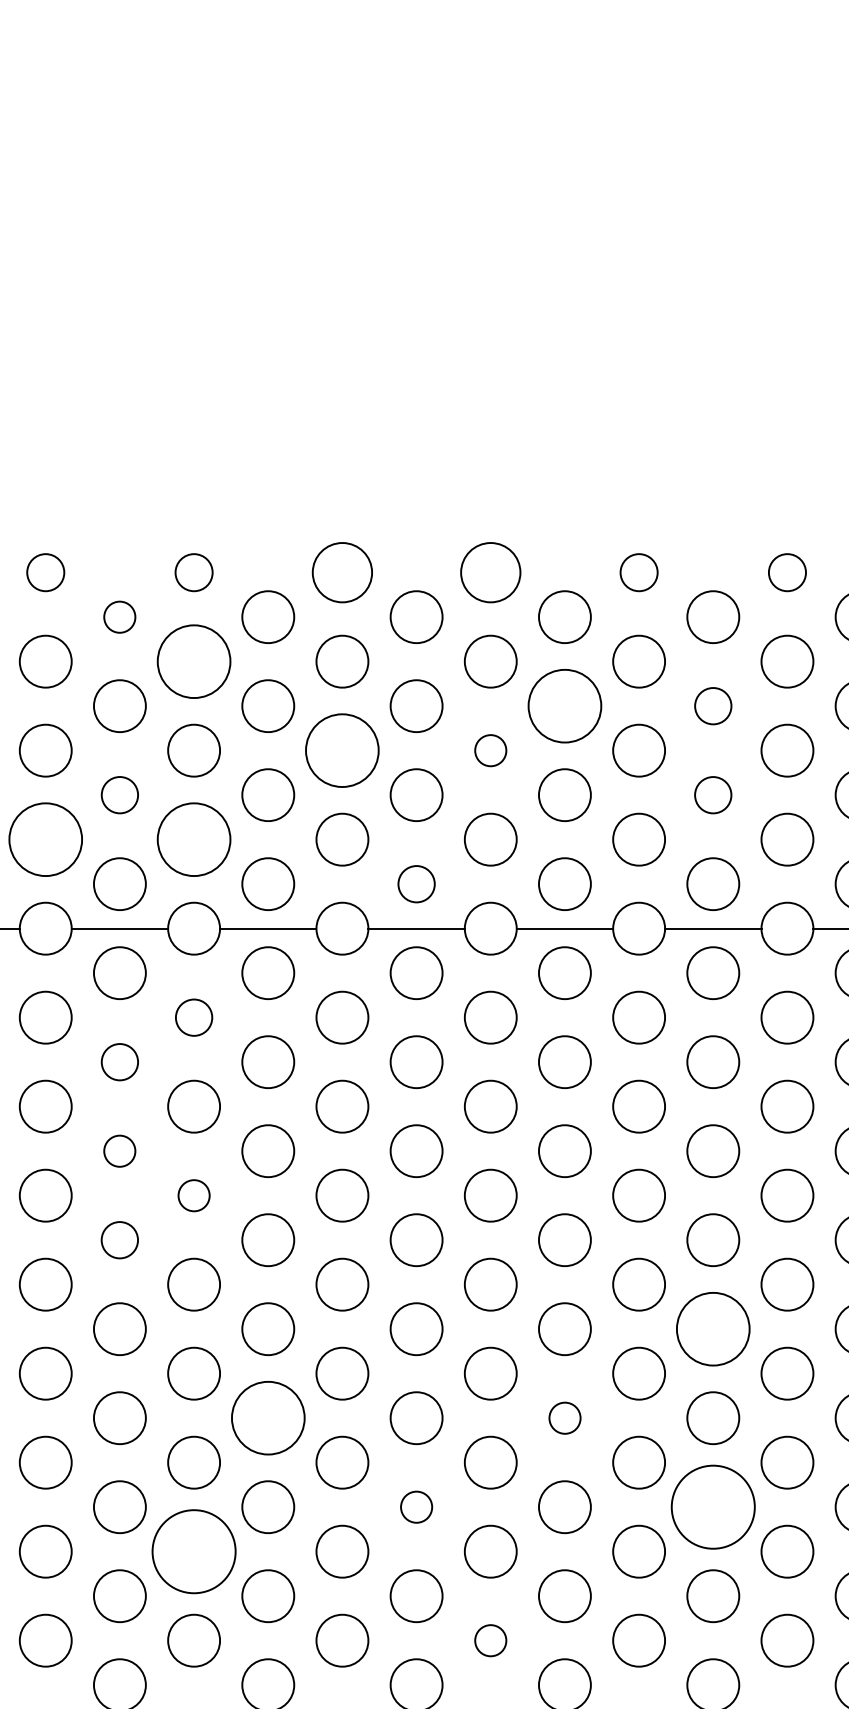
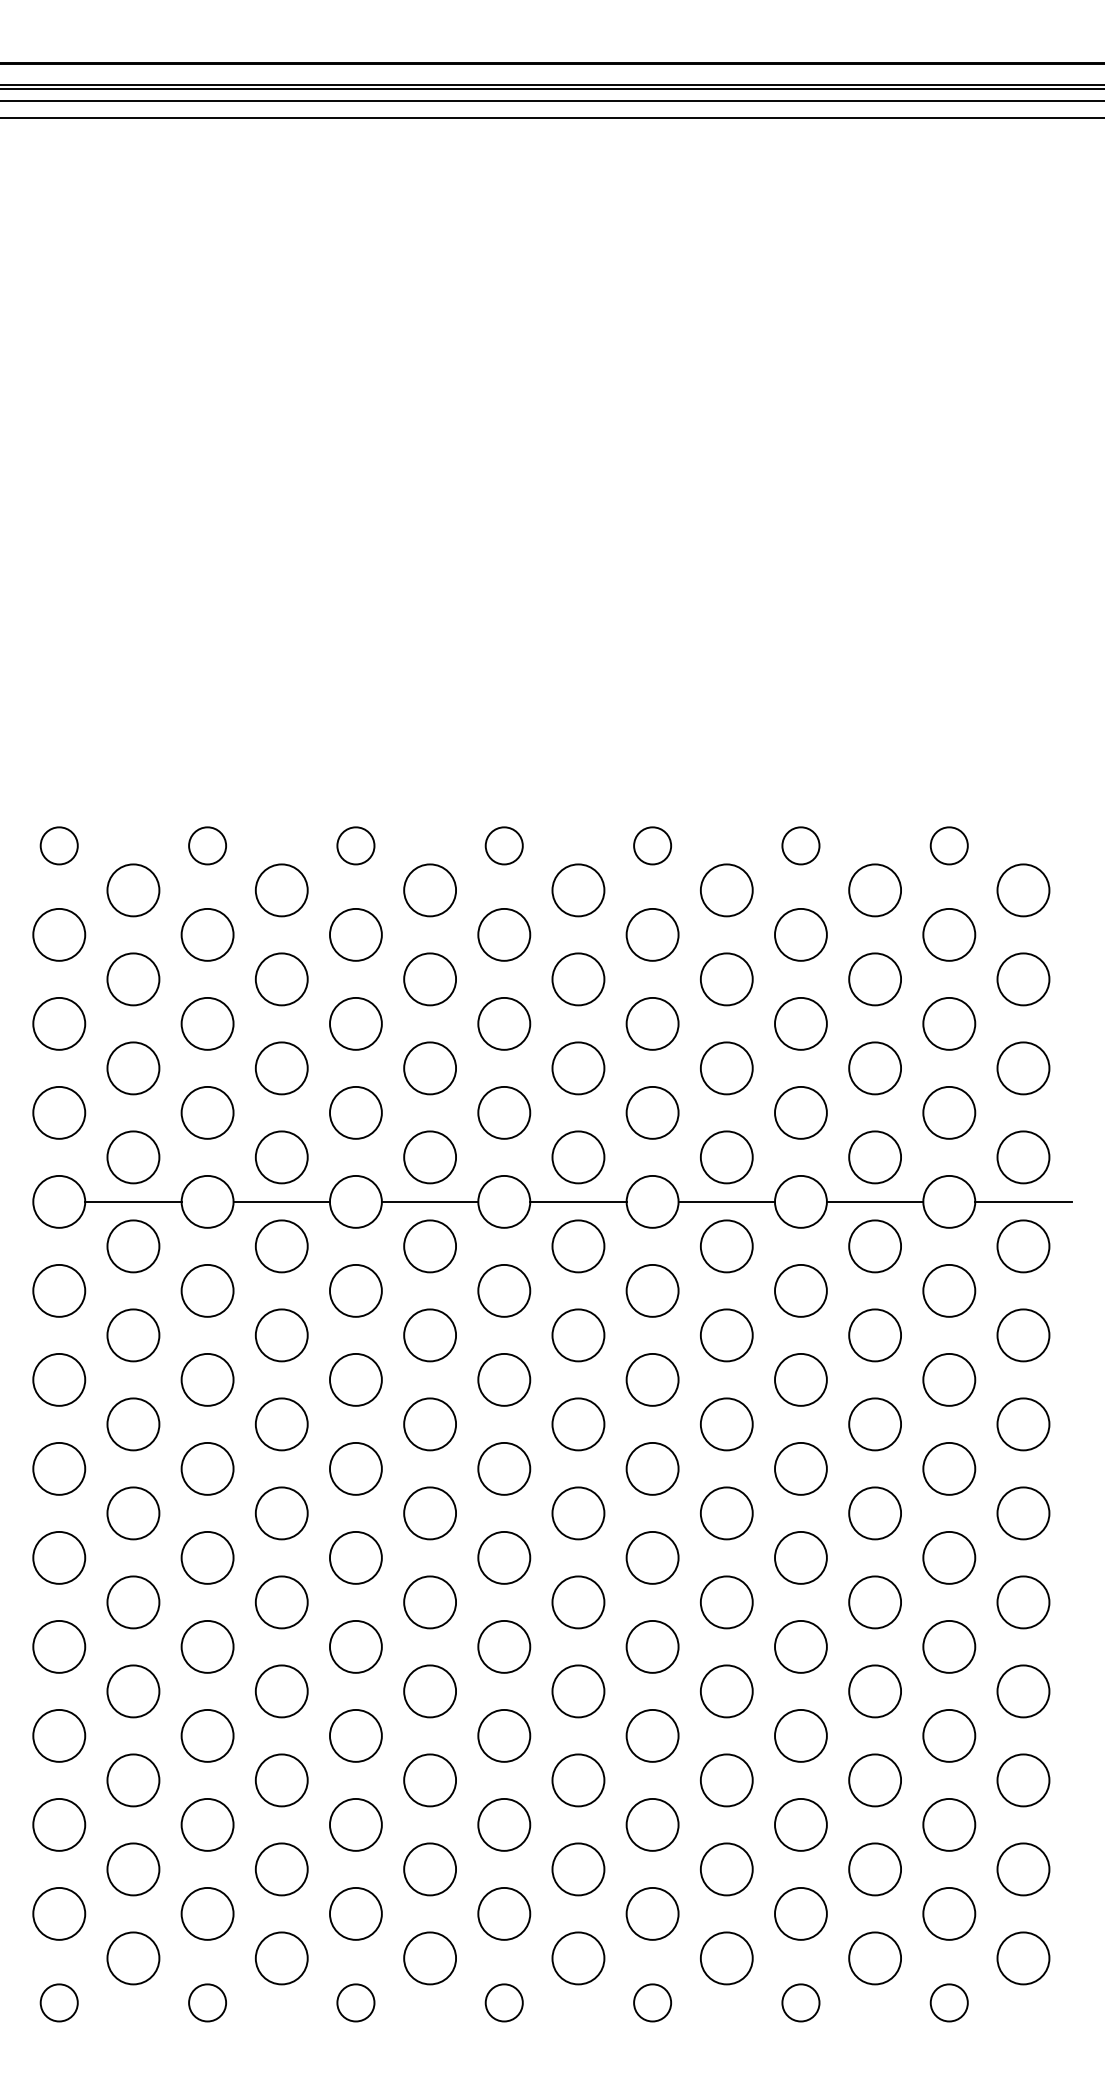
circle: (341, 572) -> (503, 845), size x0.62
circle: (490, 572) -> (652, 845), size x0.62
circle: (119, 617) -> (281, 890), size x1.67
circle: (193, 661) -> (355, 934), size x0.71
circle: (564, 706) -> (726, 979), size x0.71
circle: (713, 706) -> (875, 979), size x1.43
circle: (342, 750) -> (504, 1023), size x0.71
circle: (490, 750) -> (652, 1023), size x1.67
circle: (119, 795) -> (281, 1068), size x1.43
circle: (712, 795) -> (874, 1068), size x1.43
circle: (45, 839) -> (207, 1112), size x0.71
circle: (193, 839) -> (355, 1112), size x0.71
circle: (416, 884) -> (578, 1157), size x1.43
circle: (193, 1017) -> (355, 1290), size x1.43
circle: (119, 1062) -> (281, 1335), size x1.43
circle: (119, 1151) -> (281, 1424), size x1.67
circle: (193, 1195) -> (355, 1468), size x1.67
circle: (119, 1240) -> (281, 1513), size x1.43
circle: (713, 1329) -> (875, 1602), size x0.71
circle: (267, 1418) -> (429, 1691), size x0.71
circle: (564, 1418) -> (726, 1691), size x1.67
circle: (416, 1507) -> (578, 1780), size x1.67
circle: (713, 1507) -> (875, 1780), size x0.62
circle: (193, 1551) -> (355, 1824), size x0.62
circle: (490, 1640) -> (652, 1913), size x1.67

